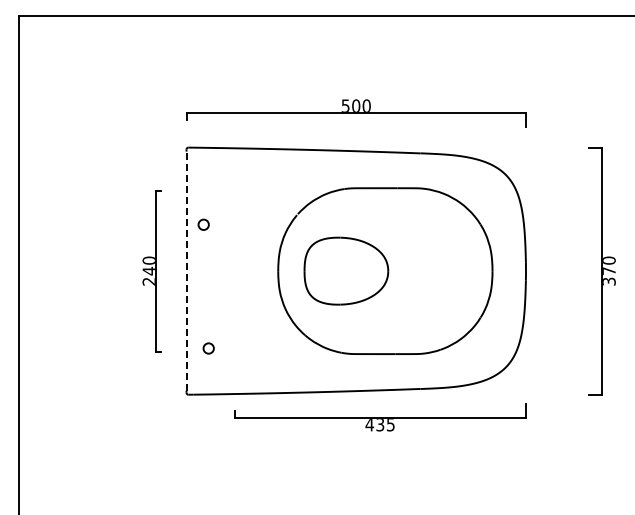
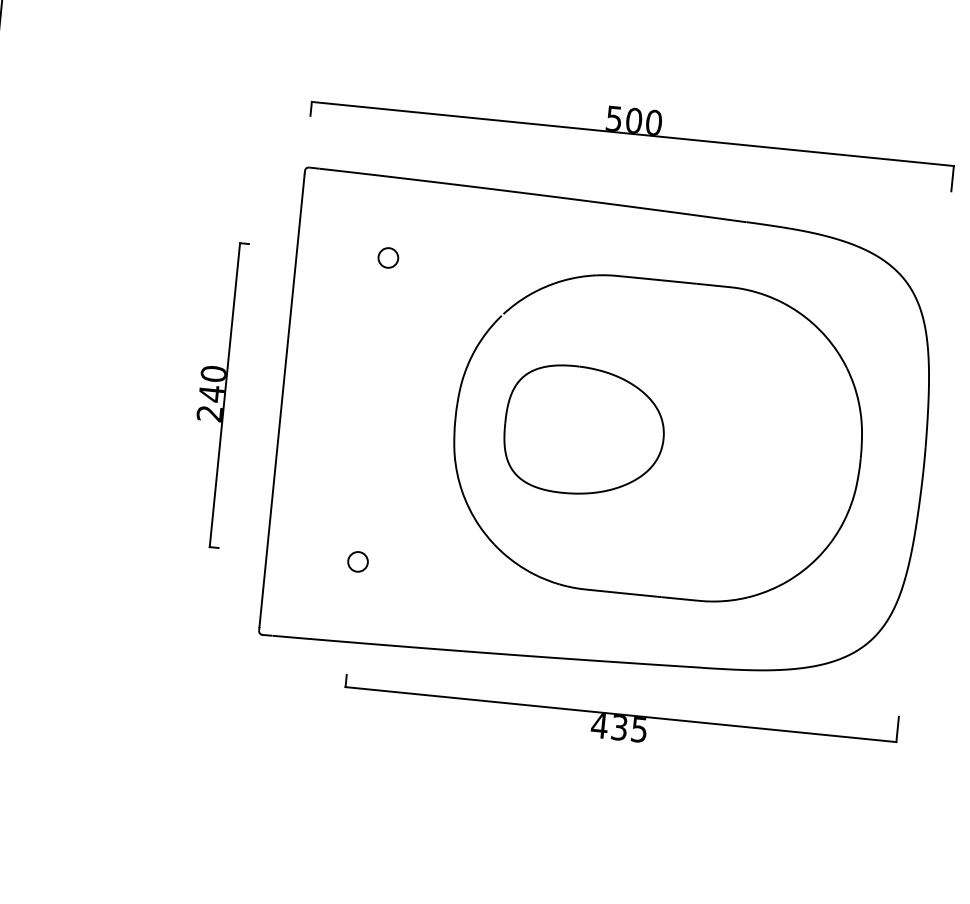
circle: (203, 224) -> (388, 257), moved
line: (186, 271) -> (281, 401), dashed -> solid
circle: (208, 348) -> (357, 561), moved

